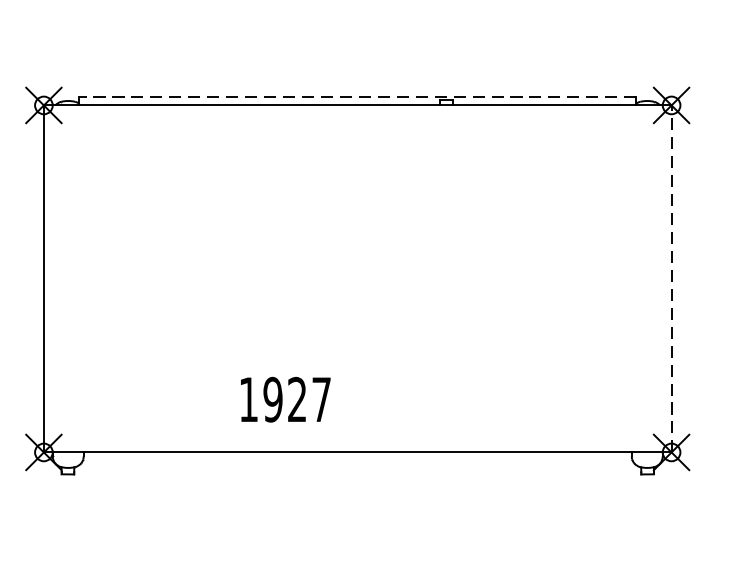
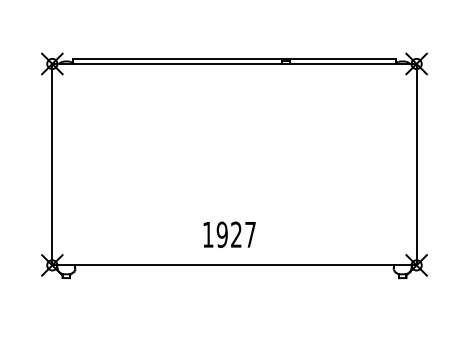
line: (357, 95) -> (234, 58), dashed -> solid
line: (671, 278) -> (416, 164), dashed -> solid
text: (285, 399) -> (229, 234), moved

